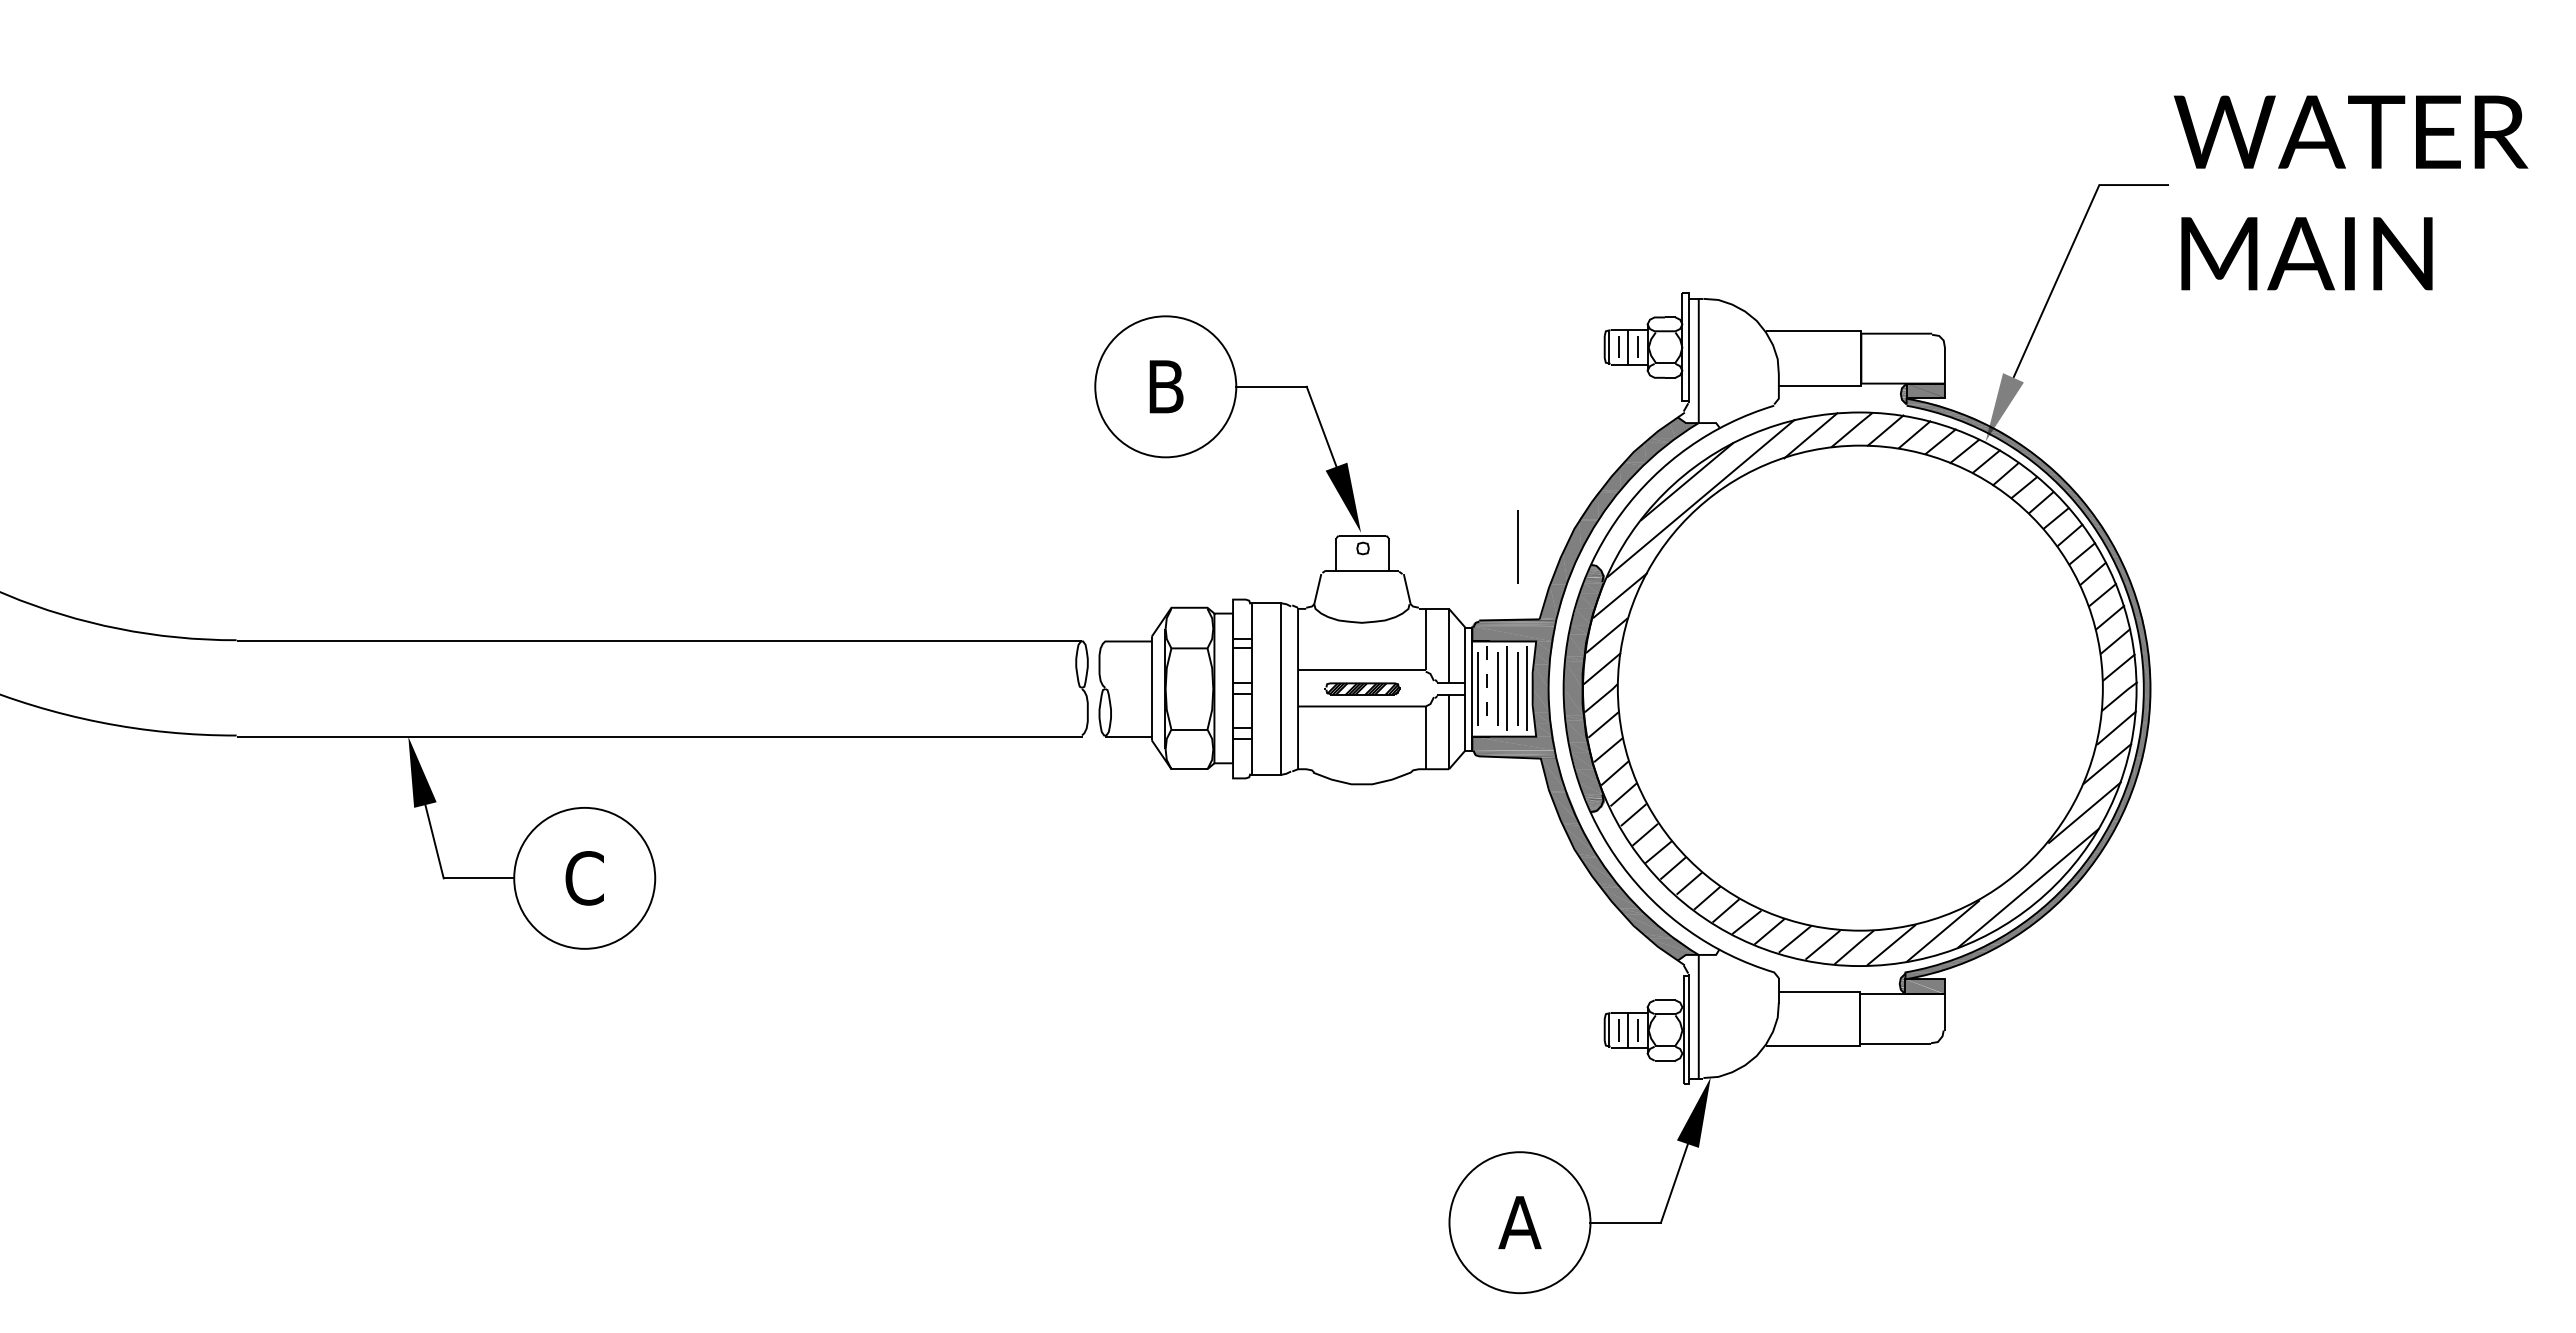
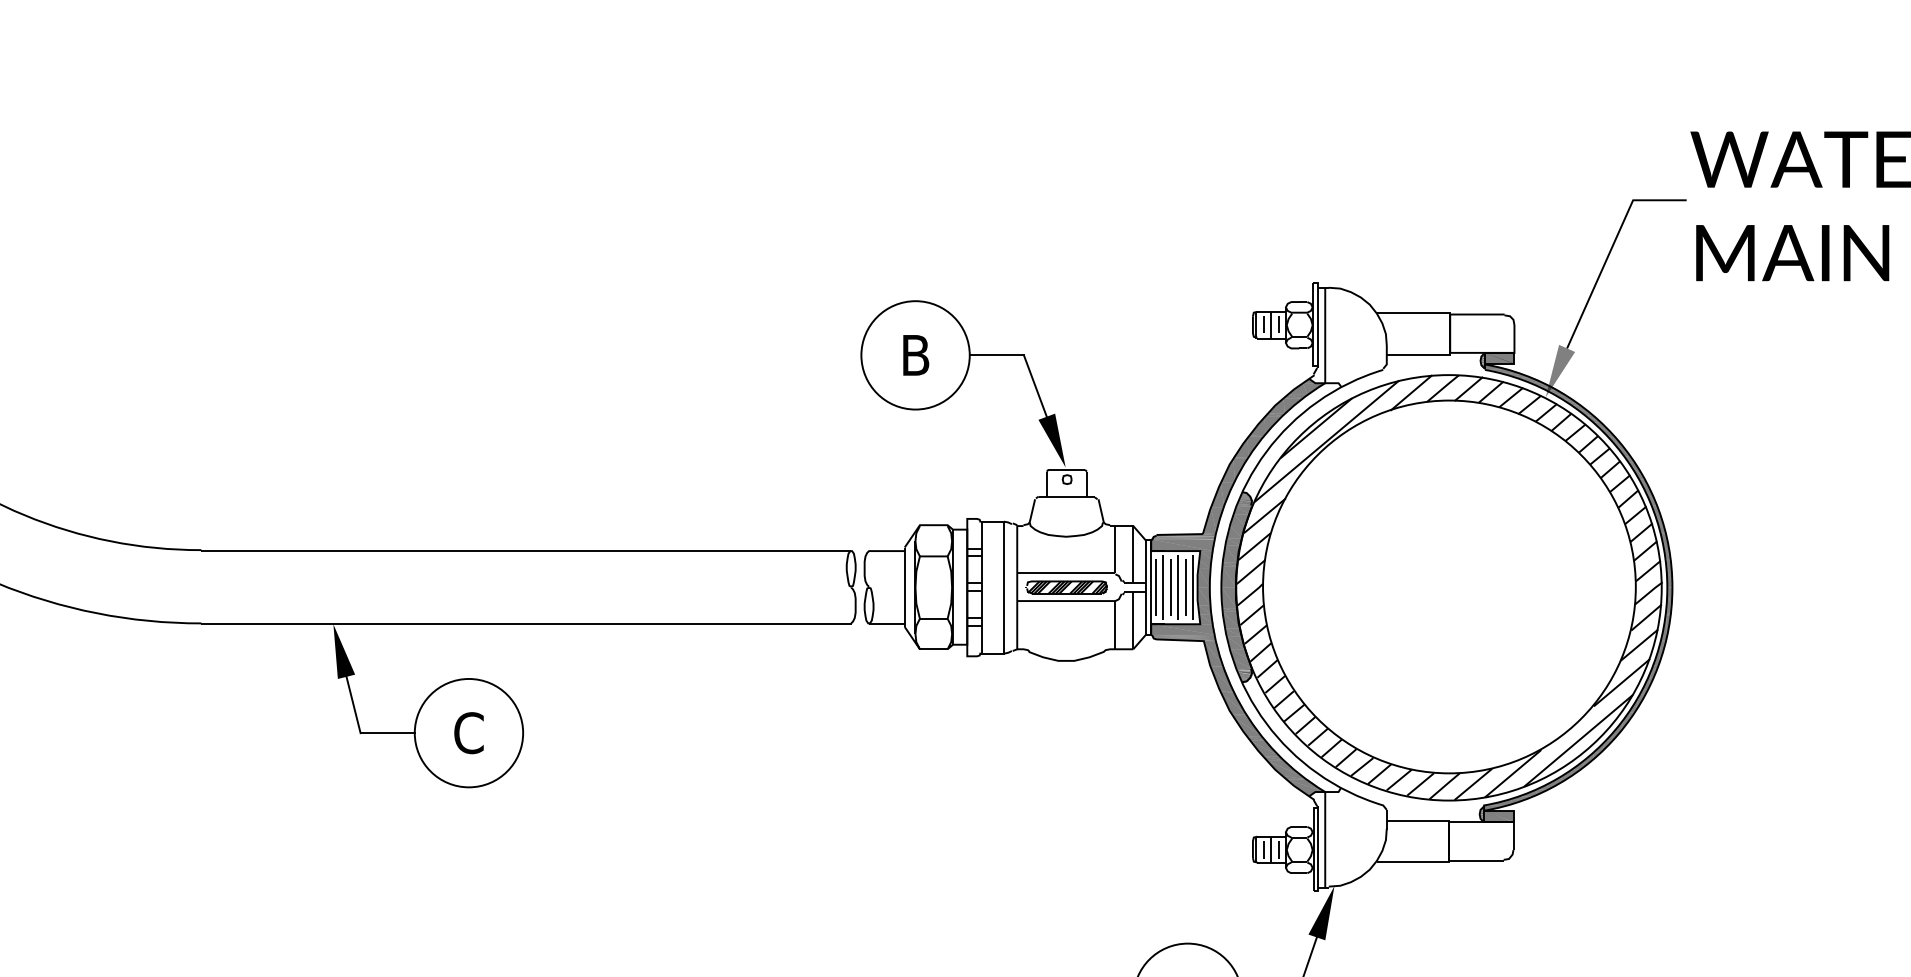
line: (1517, 546) -> (1185, 478), removed
part: (1362, 688) -> (1066, 587), size x1.43
line: (1487, 688) -> (1162, 587), dashed -> solid

